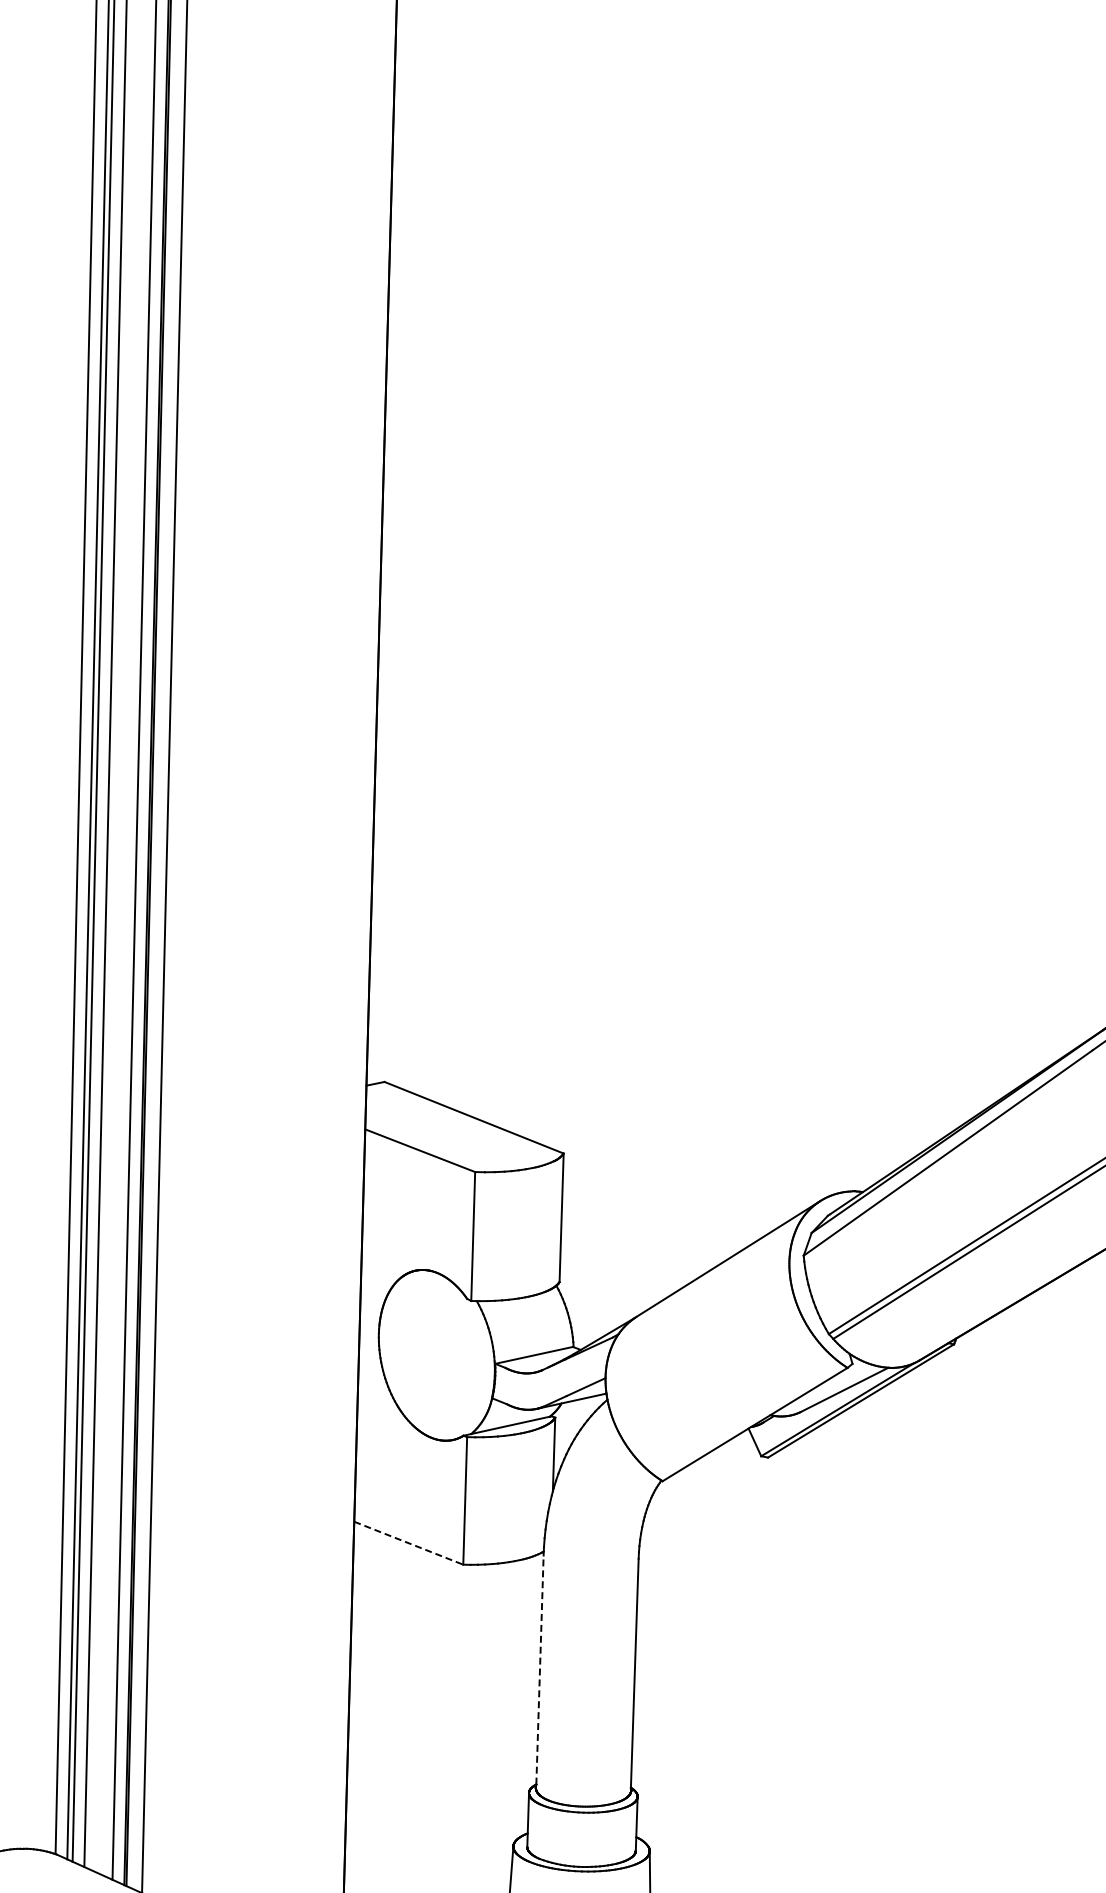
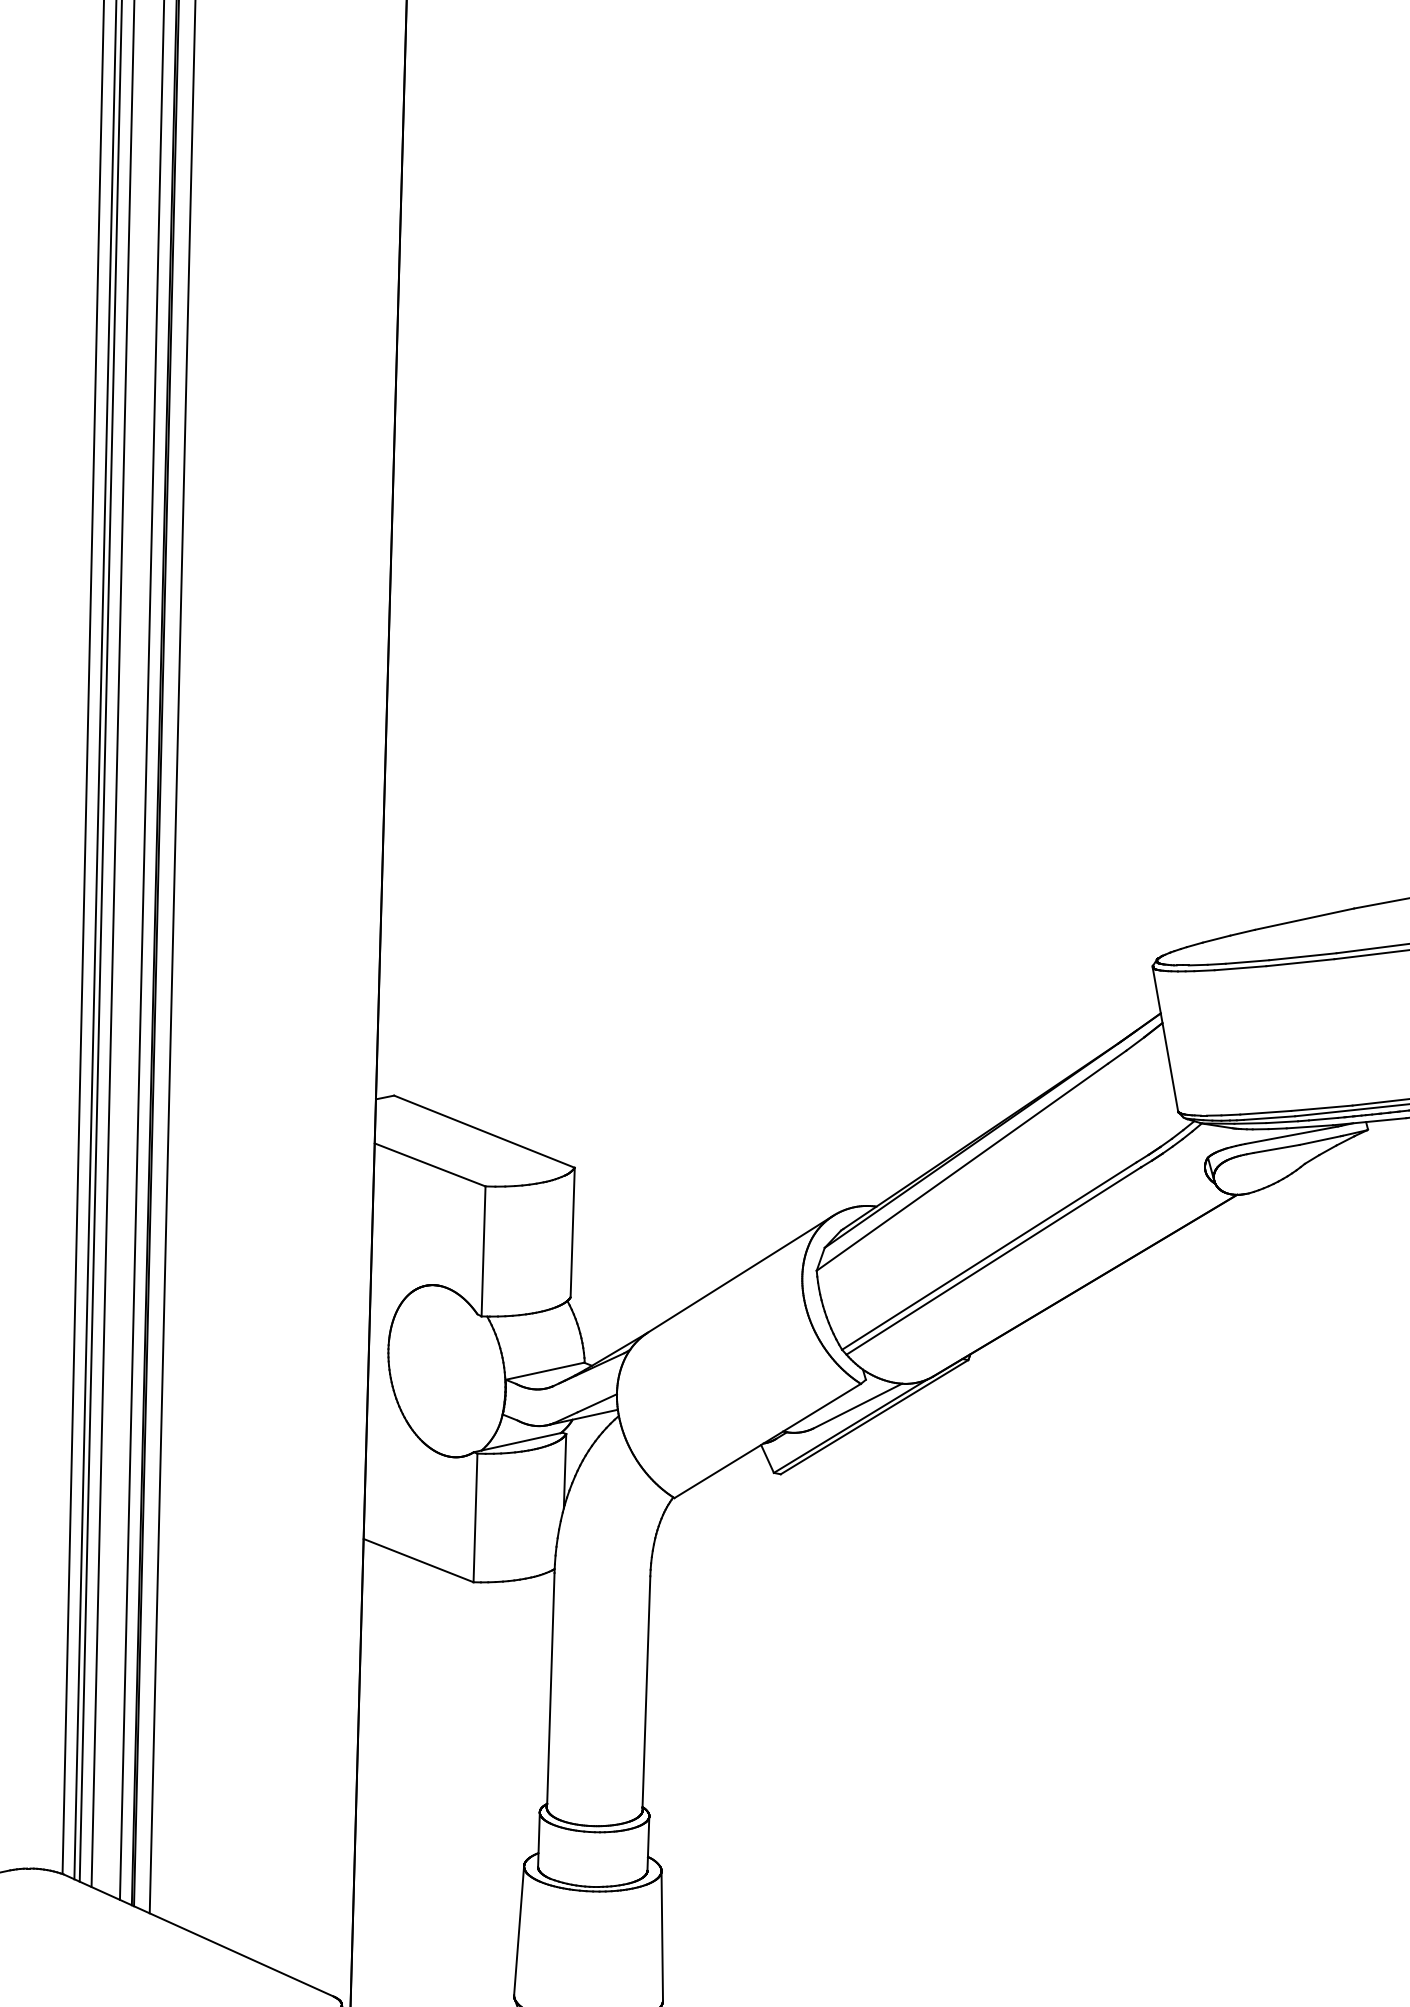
line: (409, 1543) -> (419, 1560), dashed -> solid
line: (539, 1669) -> (550, 1687), dashed -> solid

